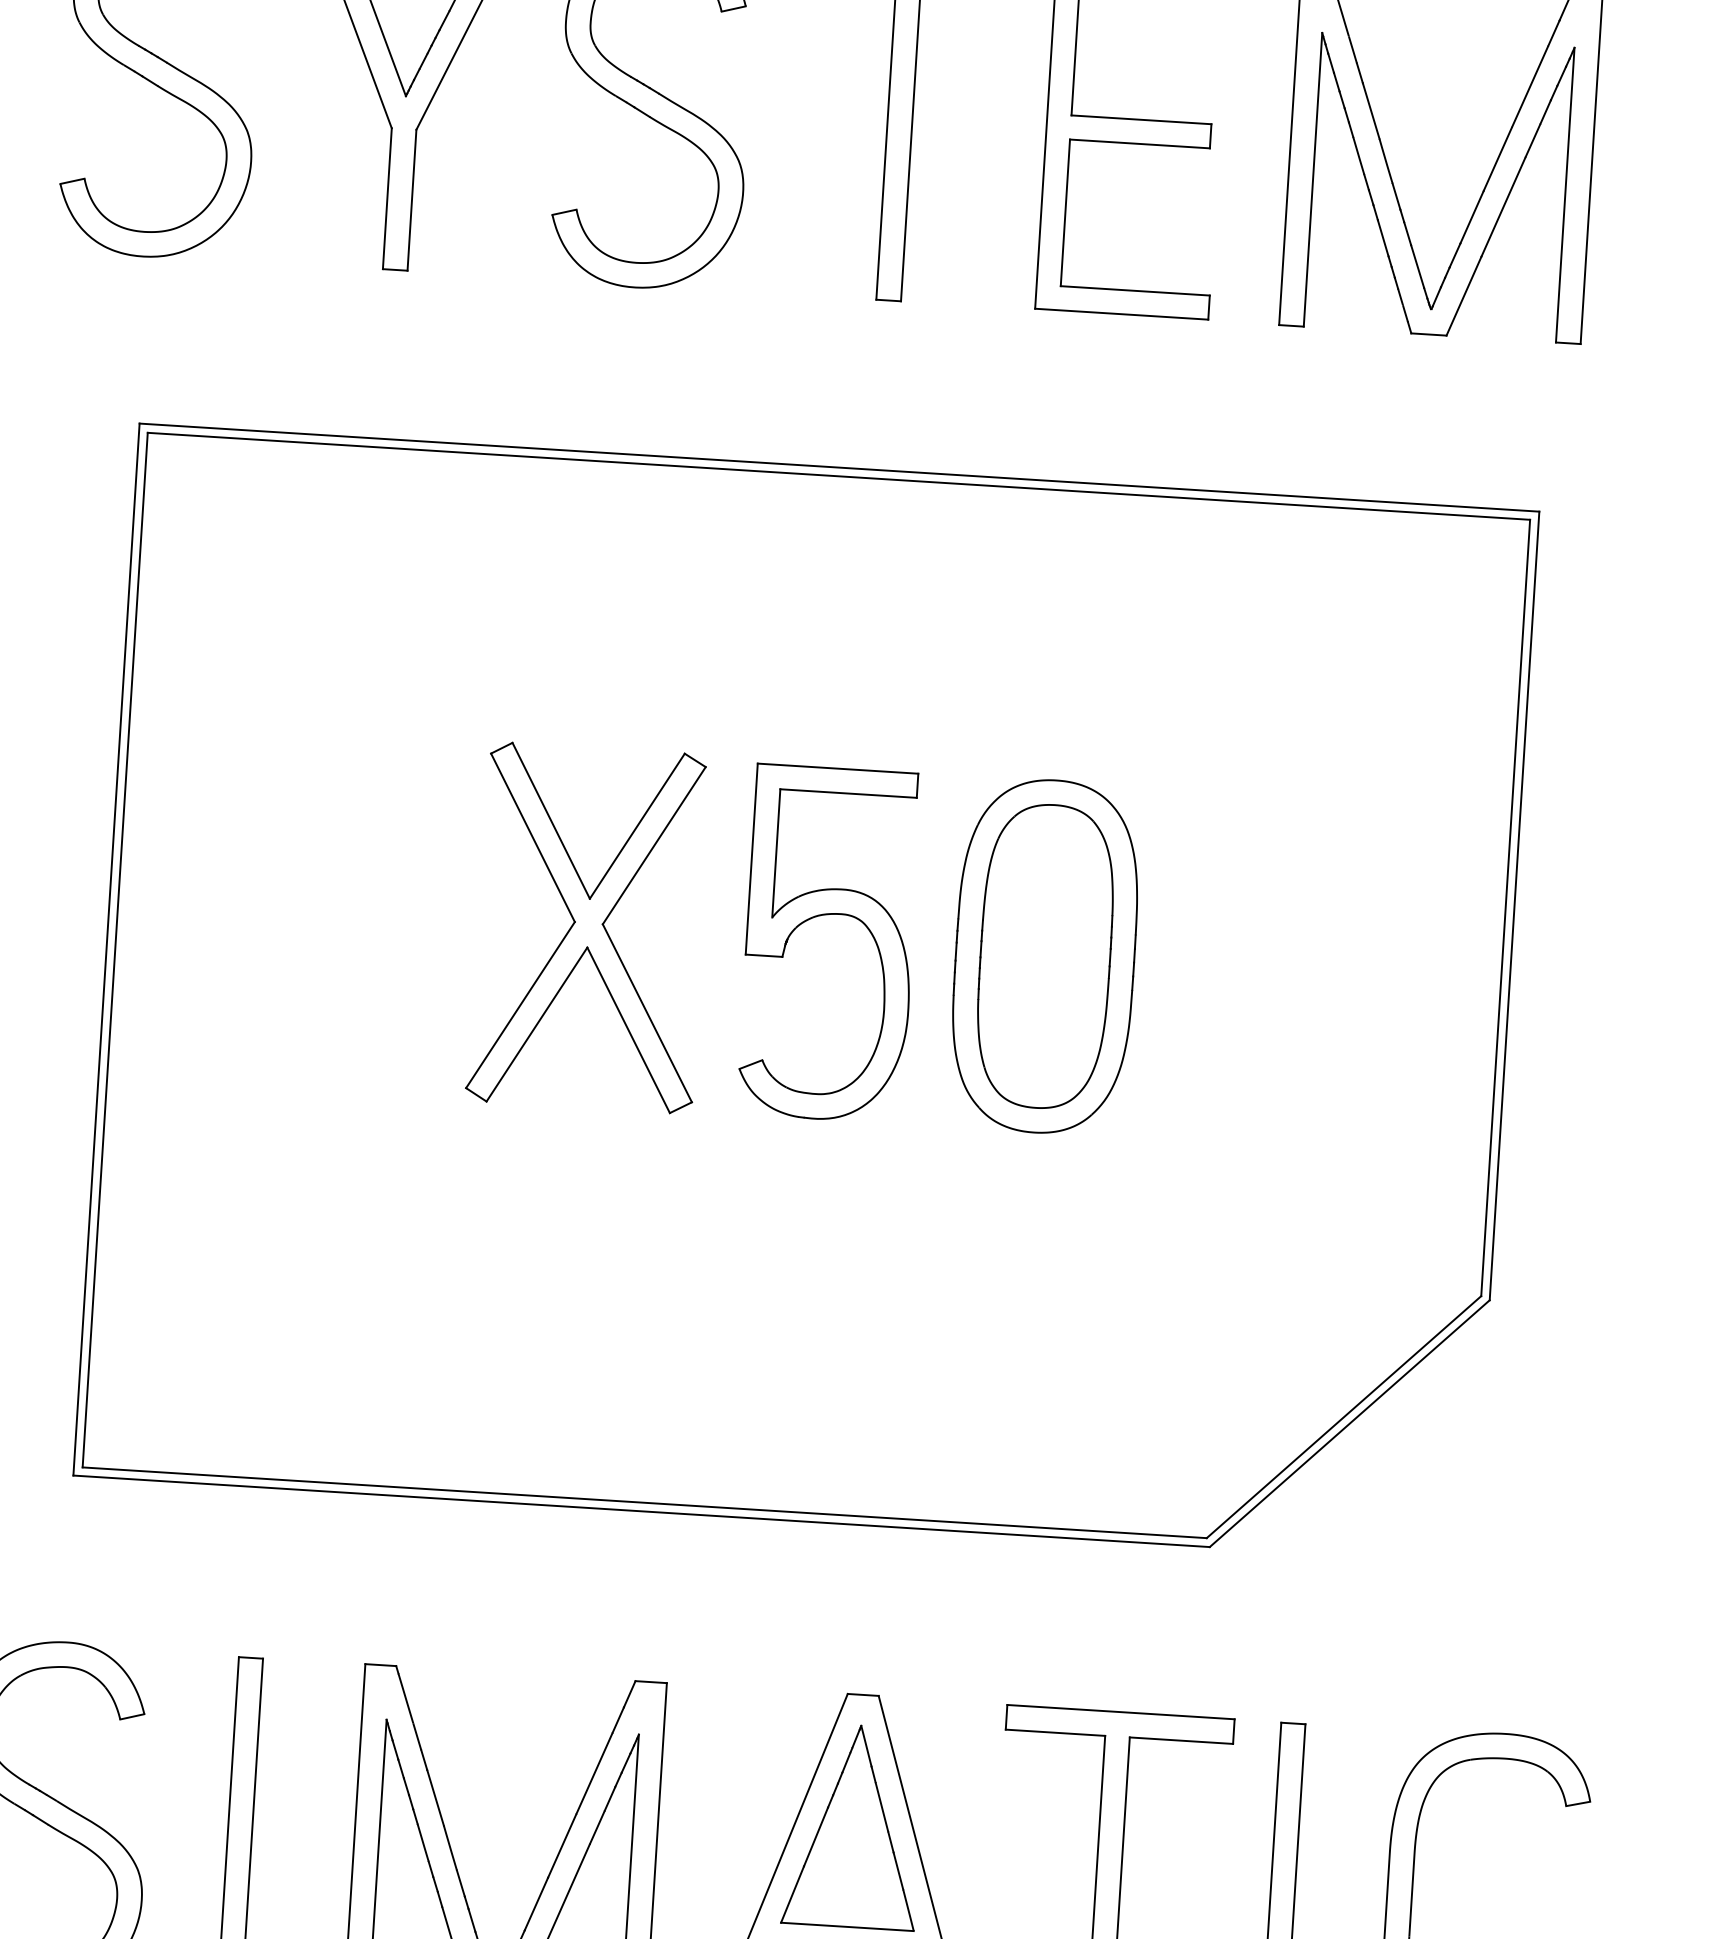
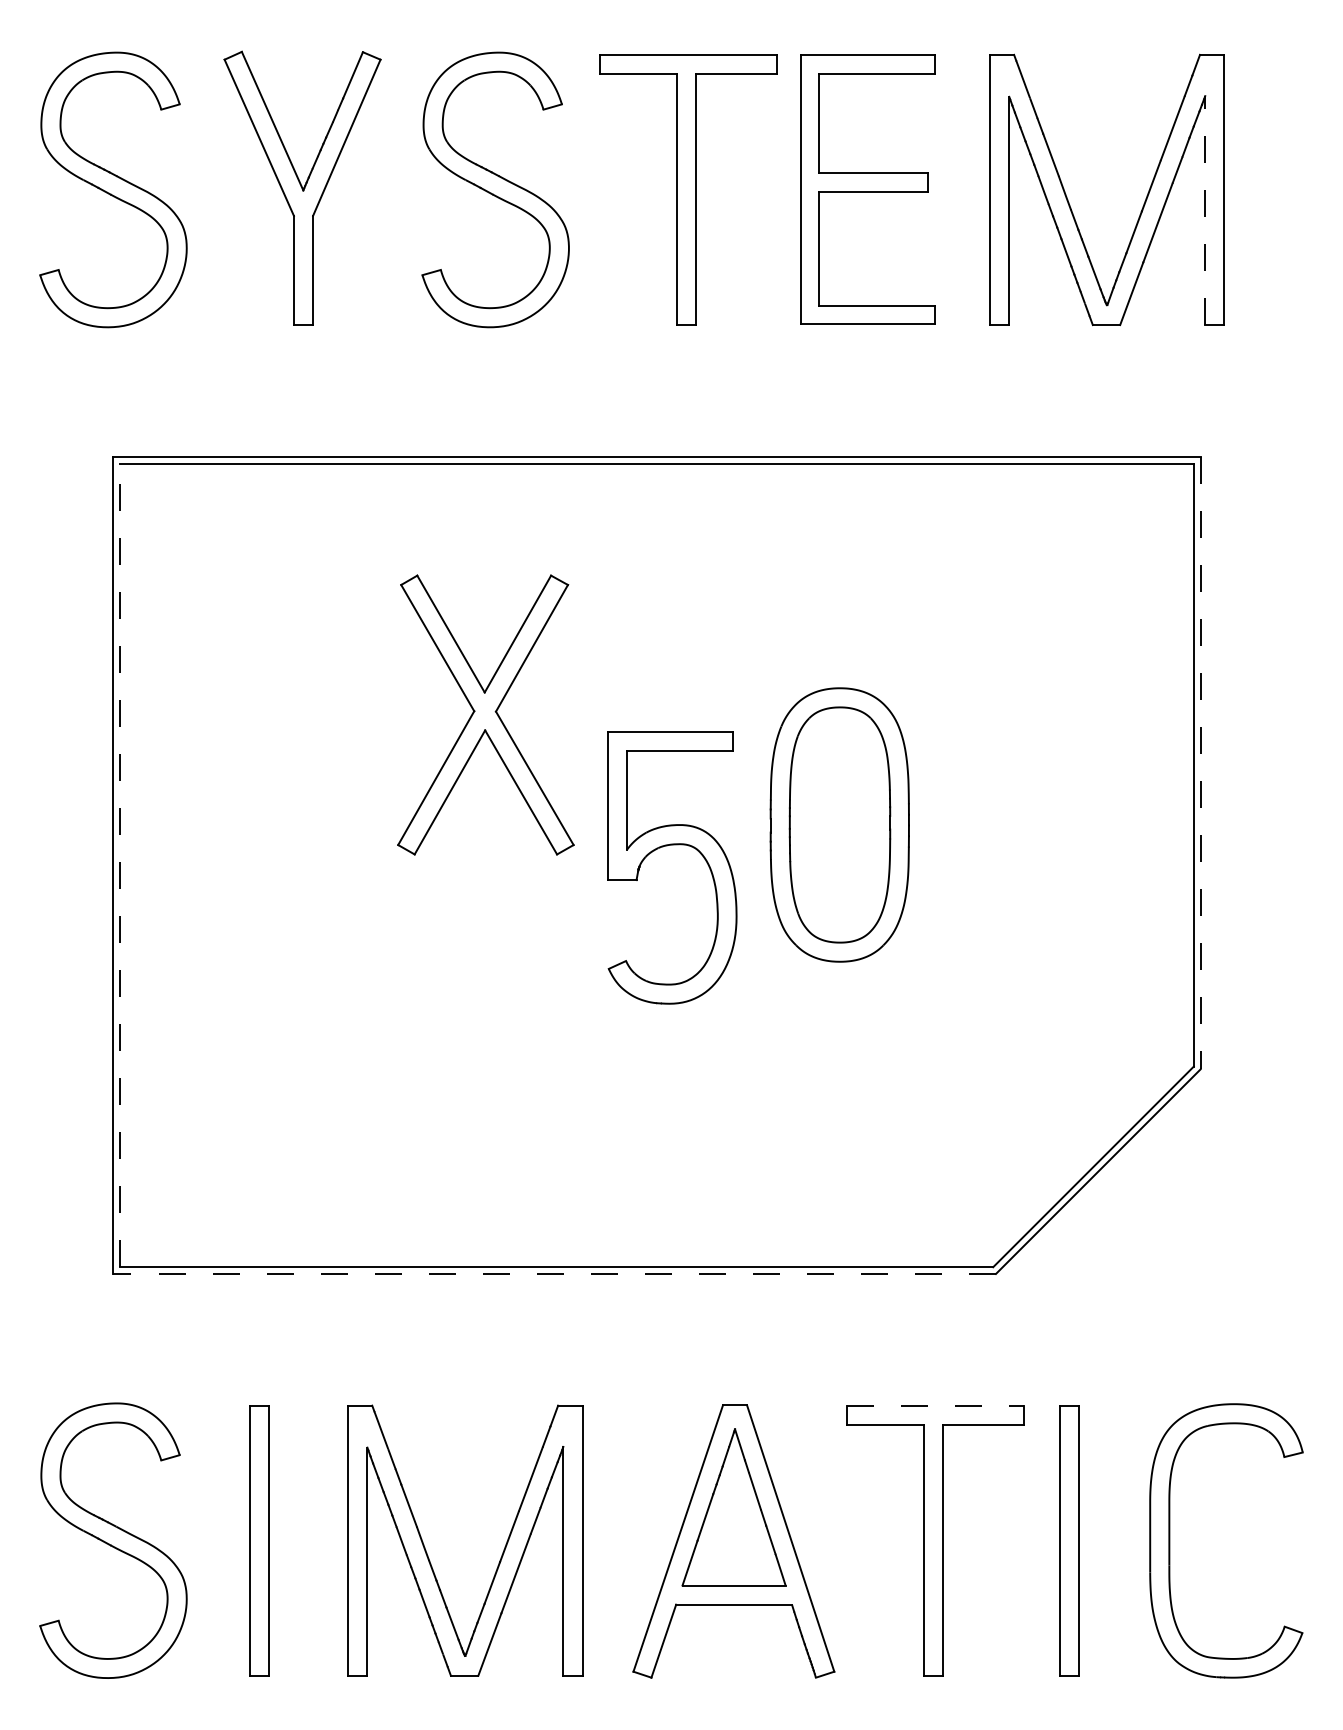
line: (1565, 195) -> (1205, 210), solid -> dashed
line: (1514, 906) -> (1200, 763), solid -> dashed
part: (824, 916) -> (667, 846), moved
part: (589, 927) -> (485, 714), moved
line: (114, 950) -> (119, 865), solid -> dashed
line: (641, 1510) -> (554, 1273), solid -> dashed
line: (1121, 1712) -> (935, 1406), solid -> dashed

